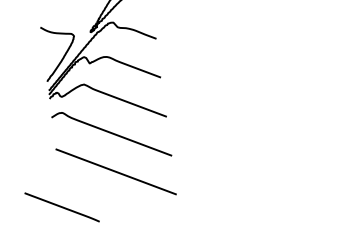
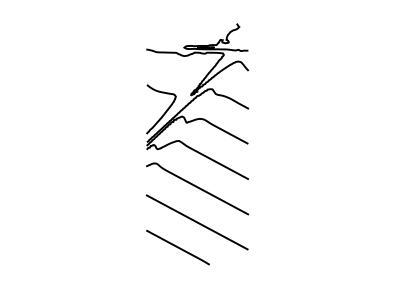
line: (61, 207) -> (177, 247), moved

